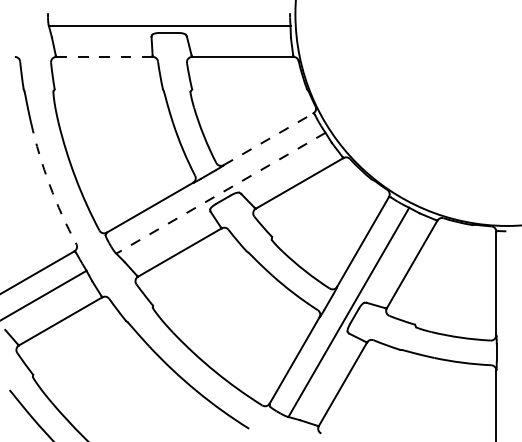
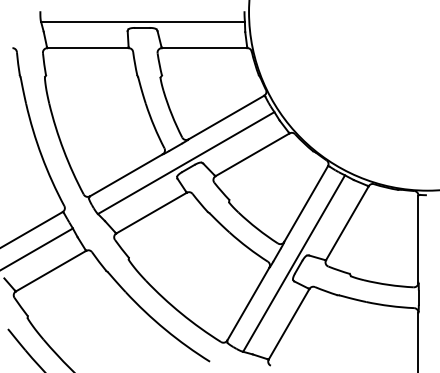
line: (105, 56) -> (88, 47), dashed -> solid
line: (268, 139) -> (226, 117), dashed -> solid
arc: (49, 185) -> (41, 156), dashed -> solid
line: (220, 193) -> (185, 163), dashed -> solid

